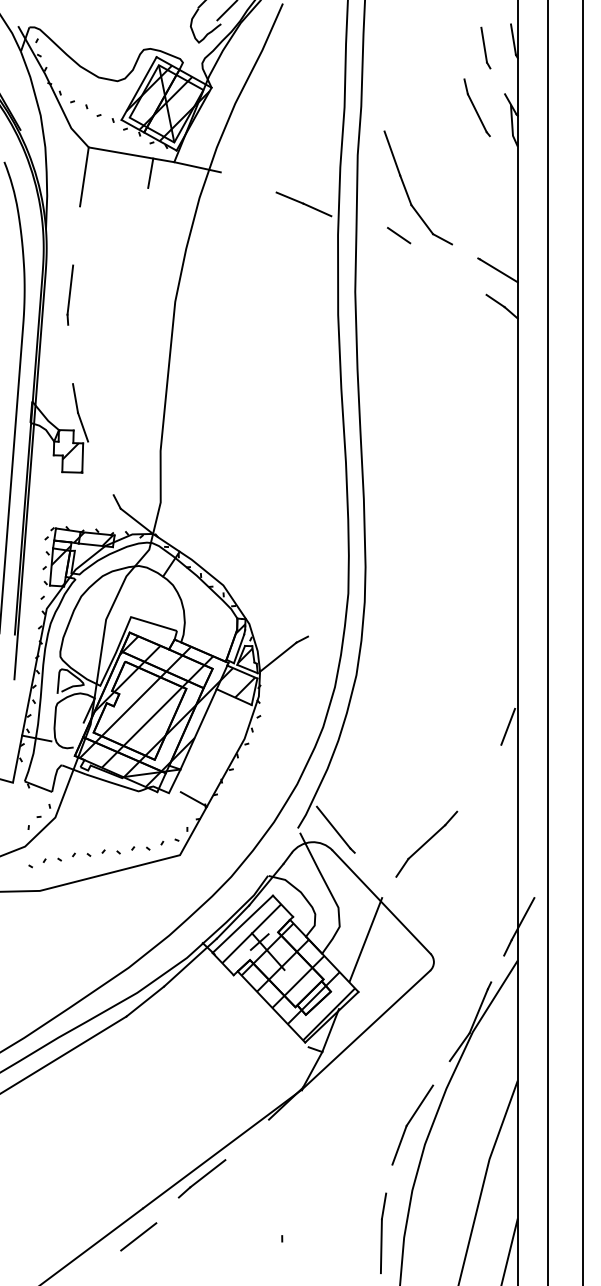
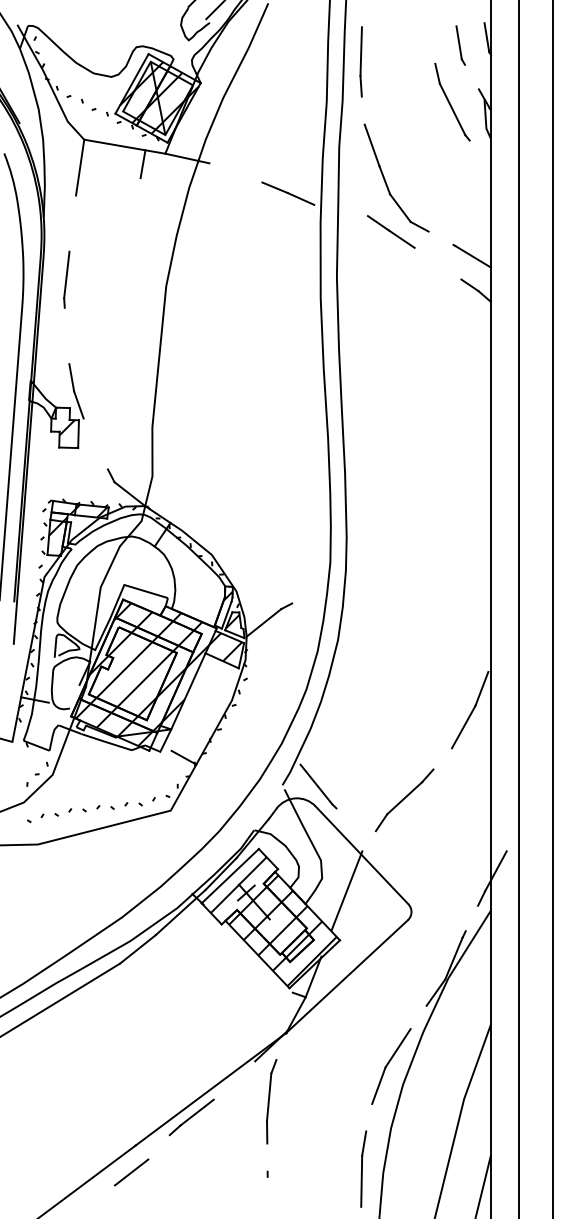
line: (380, 64) -> (360, 61), added
part: (477, 107) -> (452, 101), size x1.43
line: (423, 251) -> (401, 238), added
line: (488, 766) -> (463, 726), added
part: (286, 1162) -> (271, 1101), added

